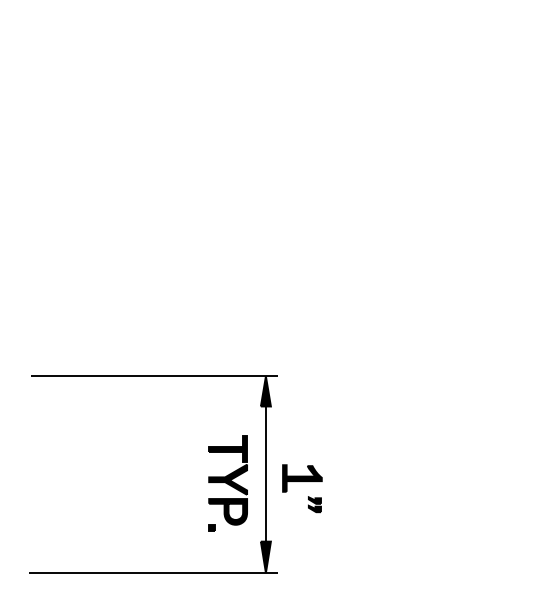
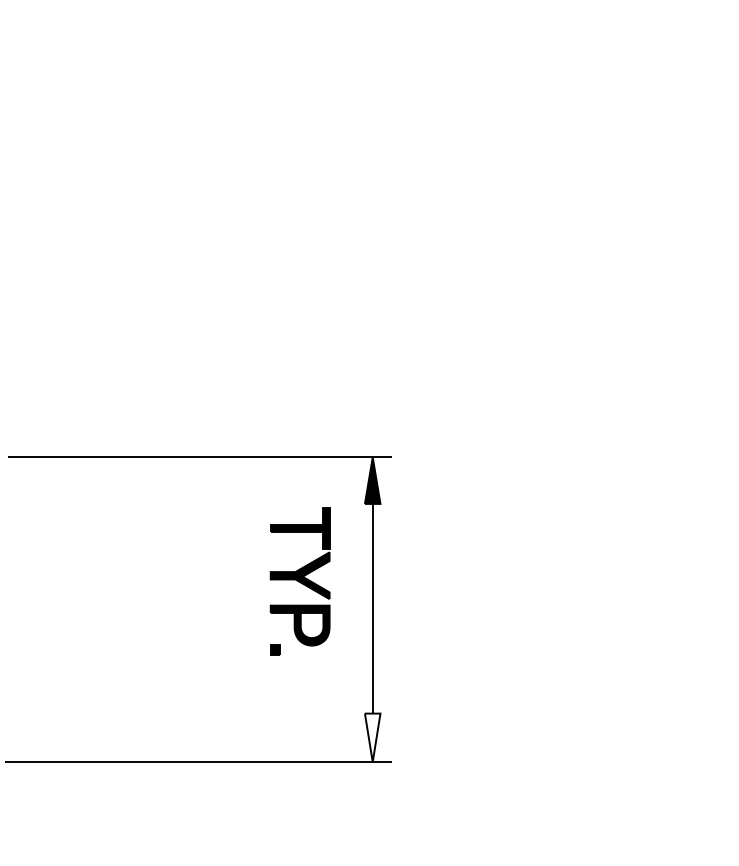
part: (302, 481) -> (429, 620), removed
part: (227, 483) -> (299, 581), moved
fill: (265, 556) -> (372, 736), removed

